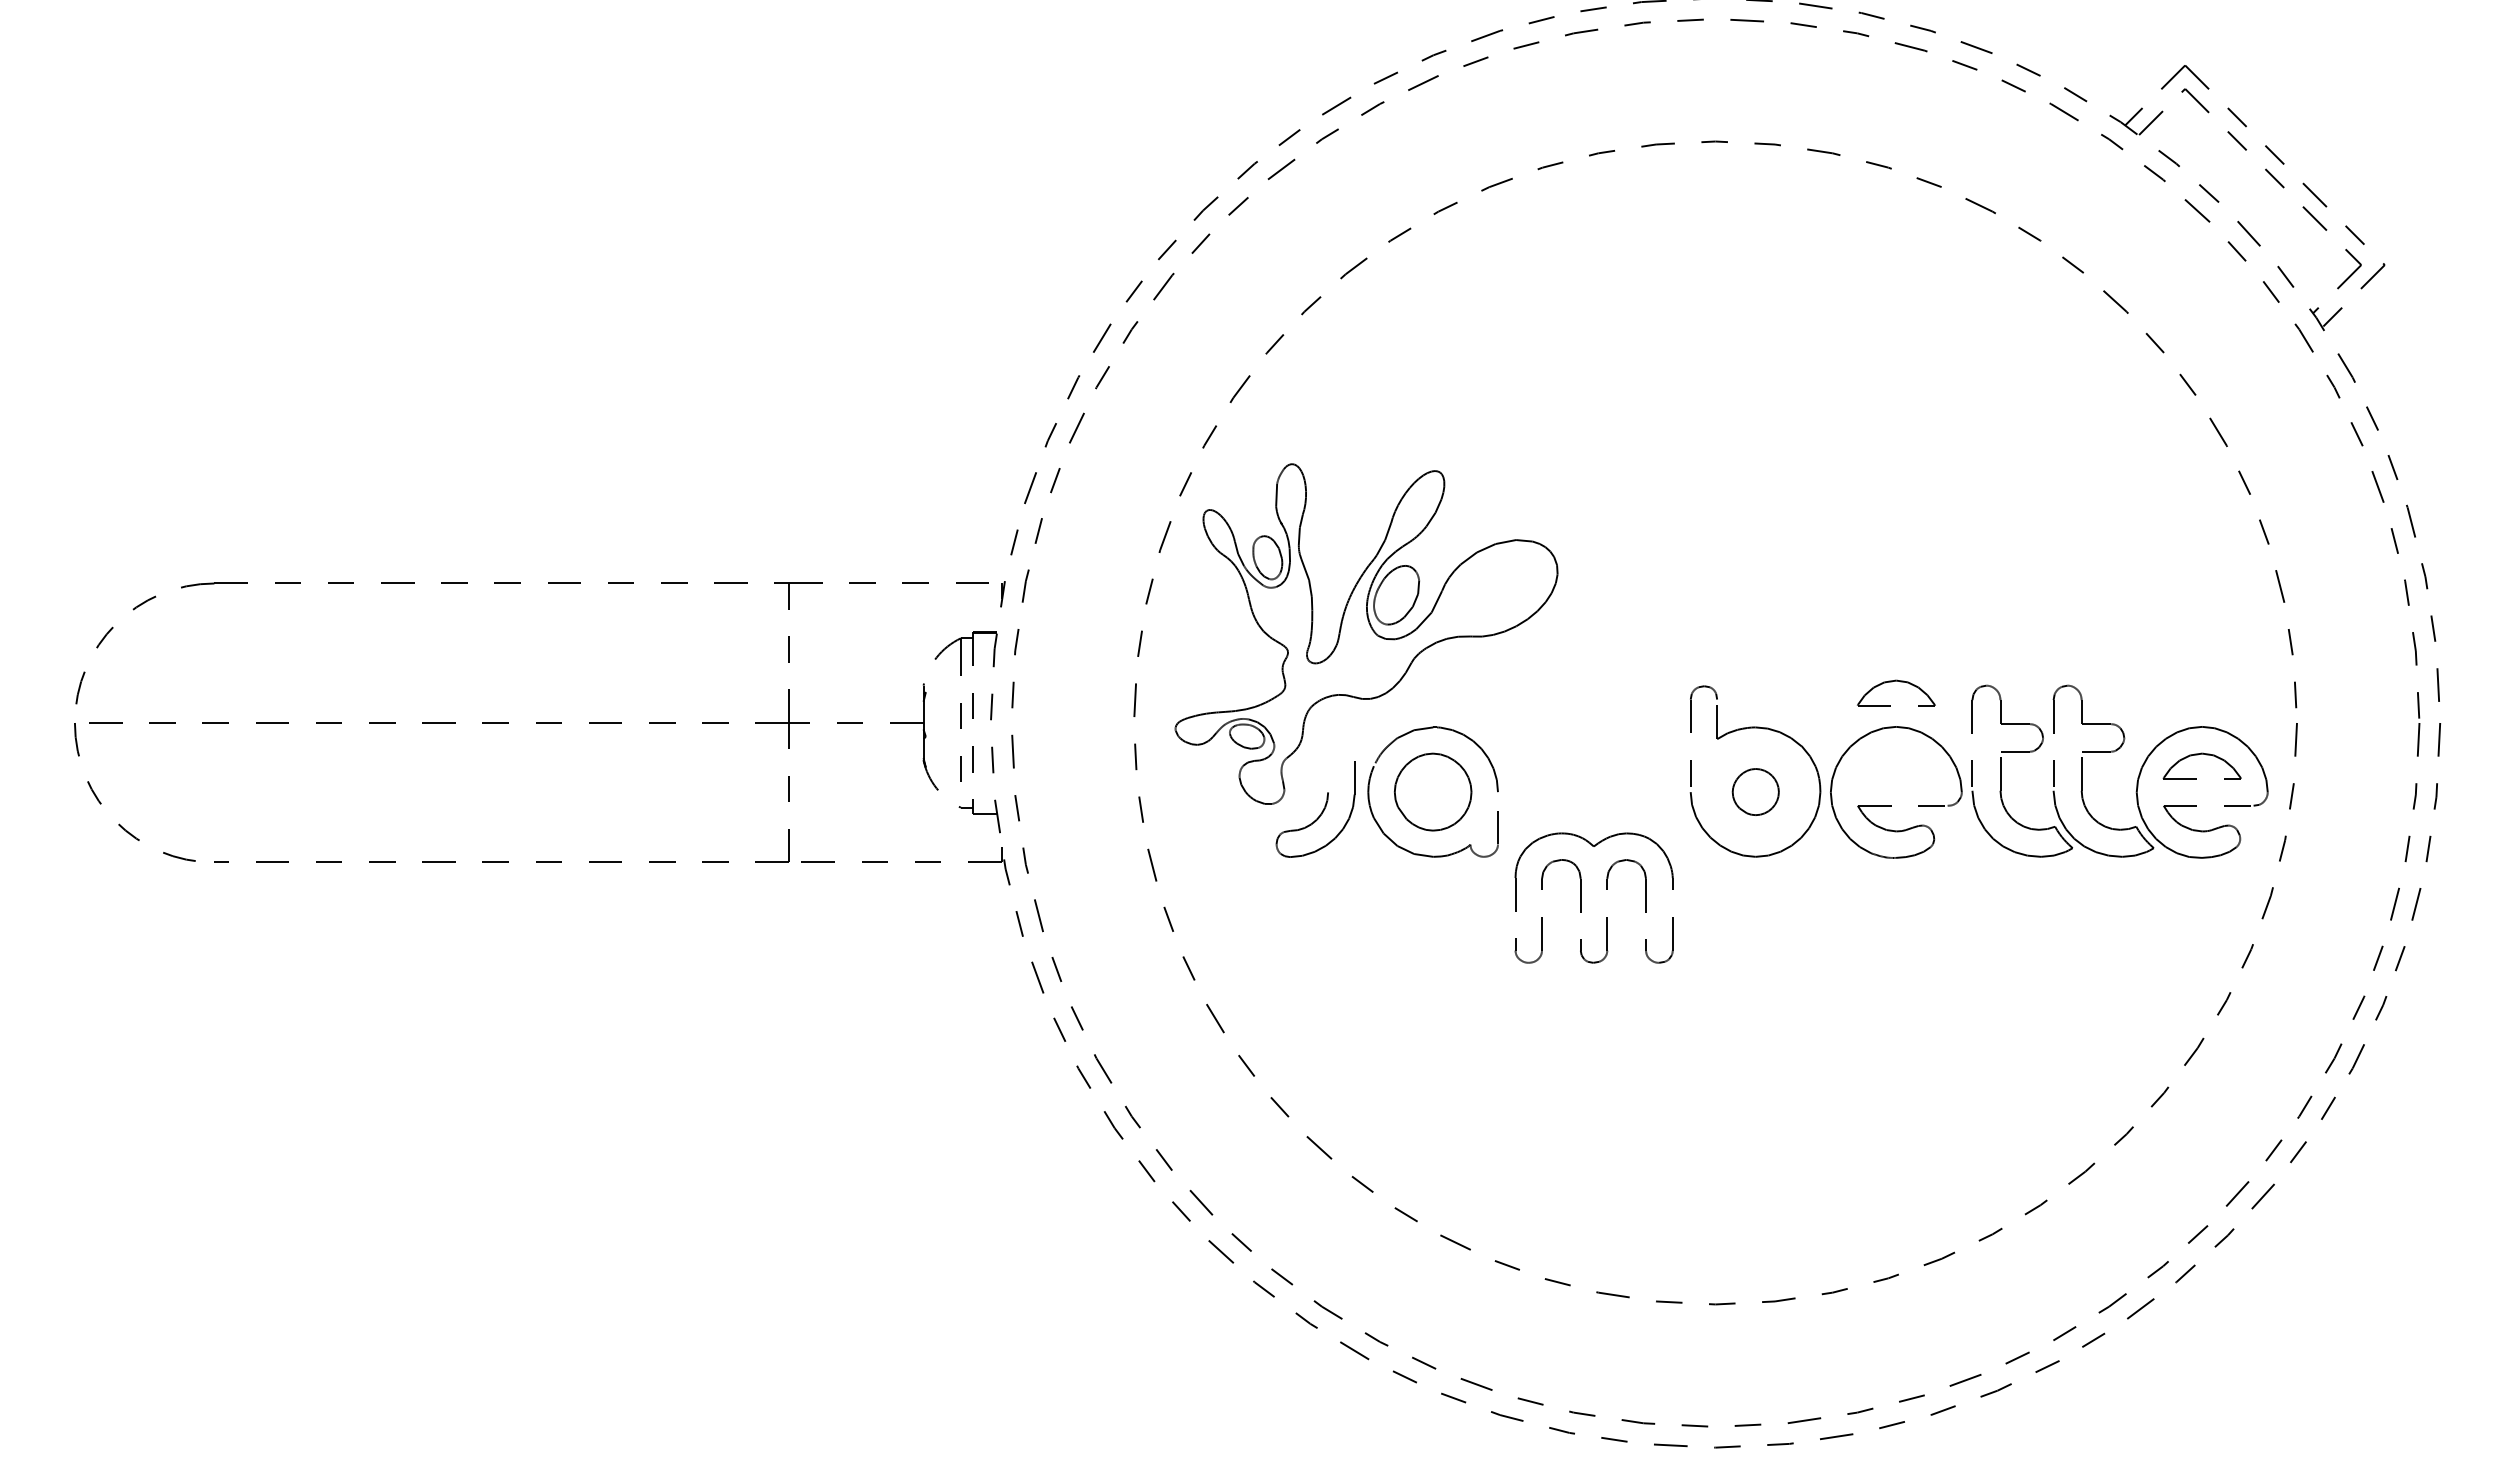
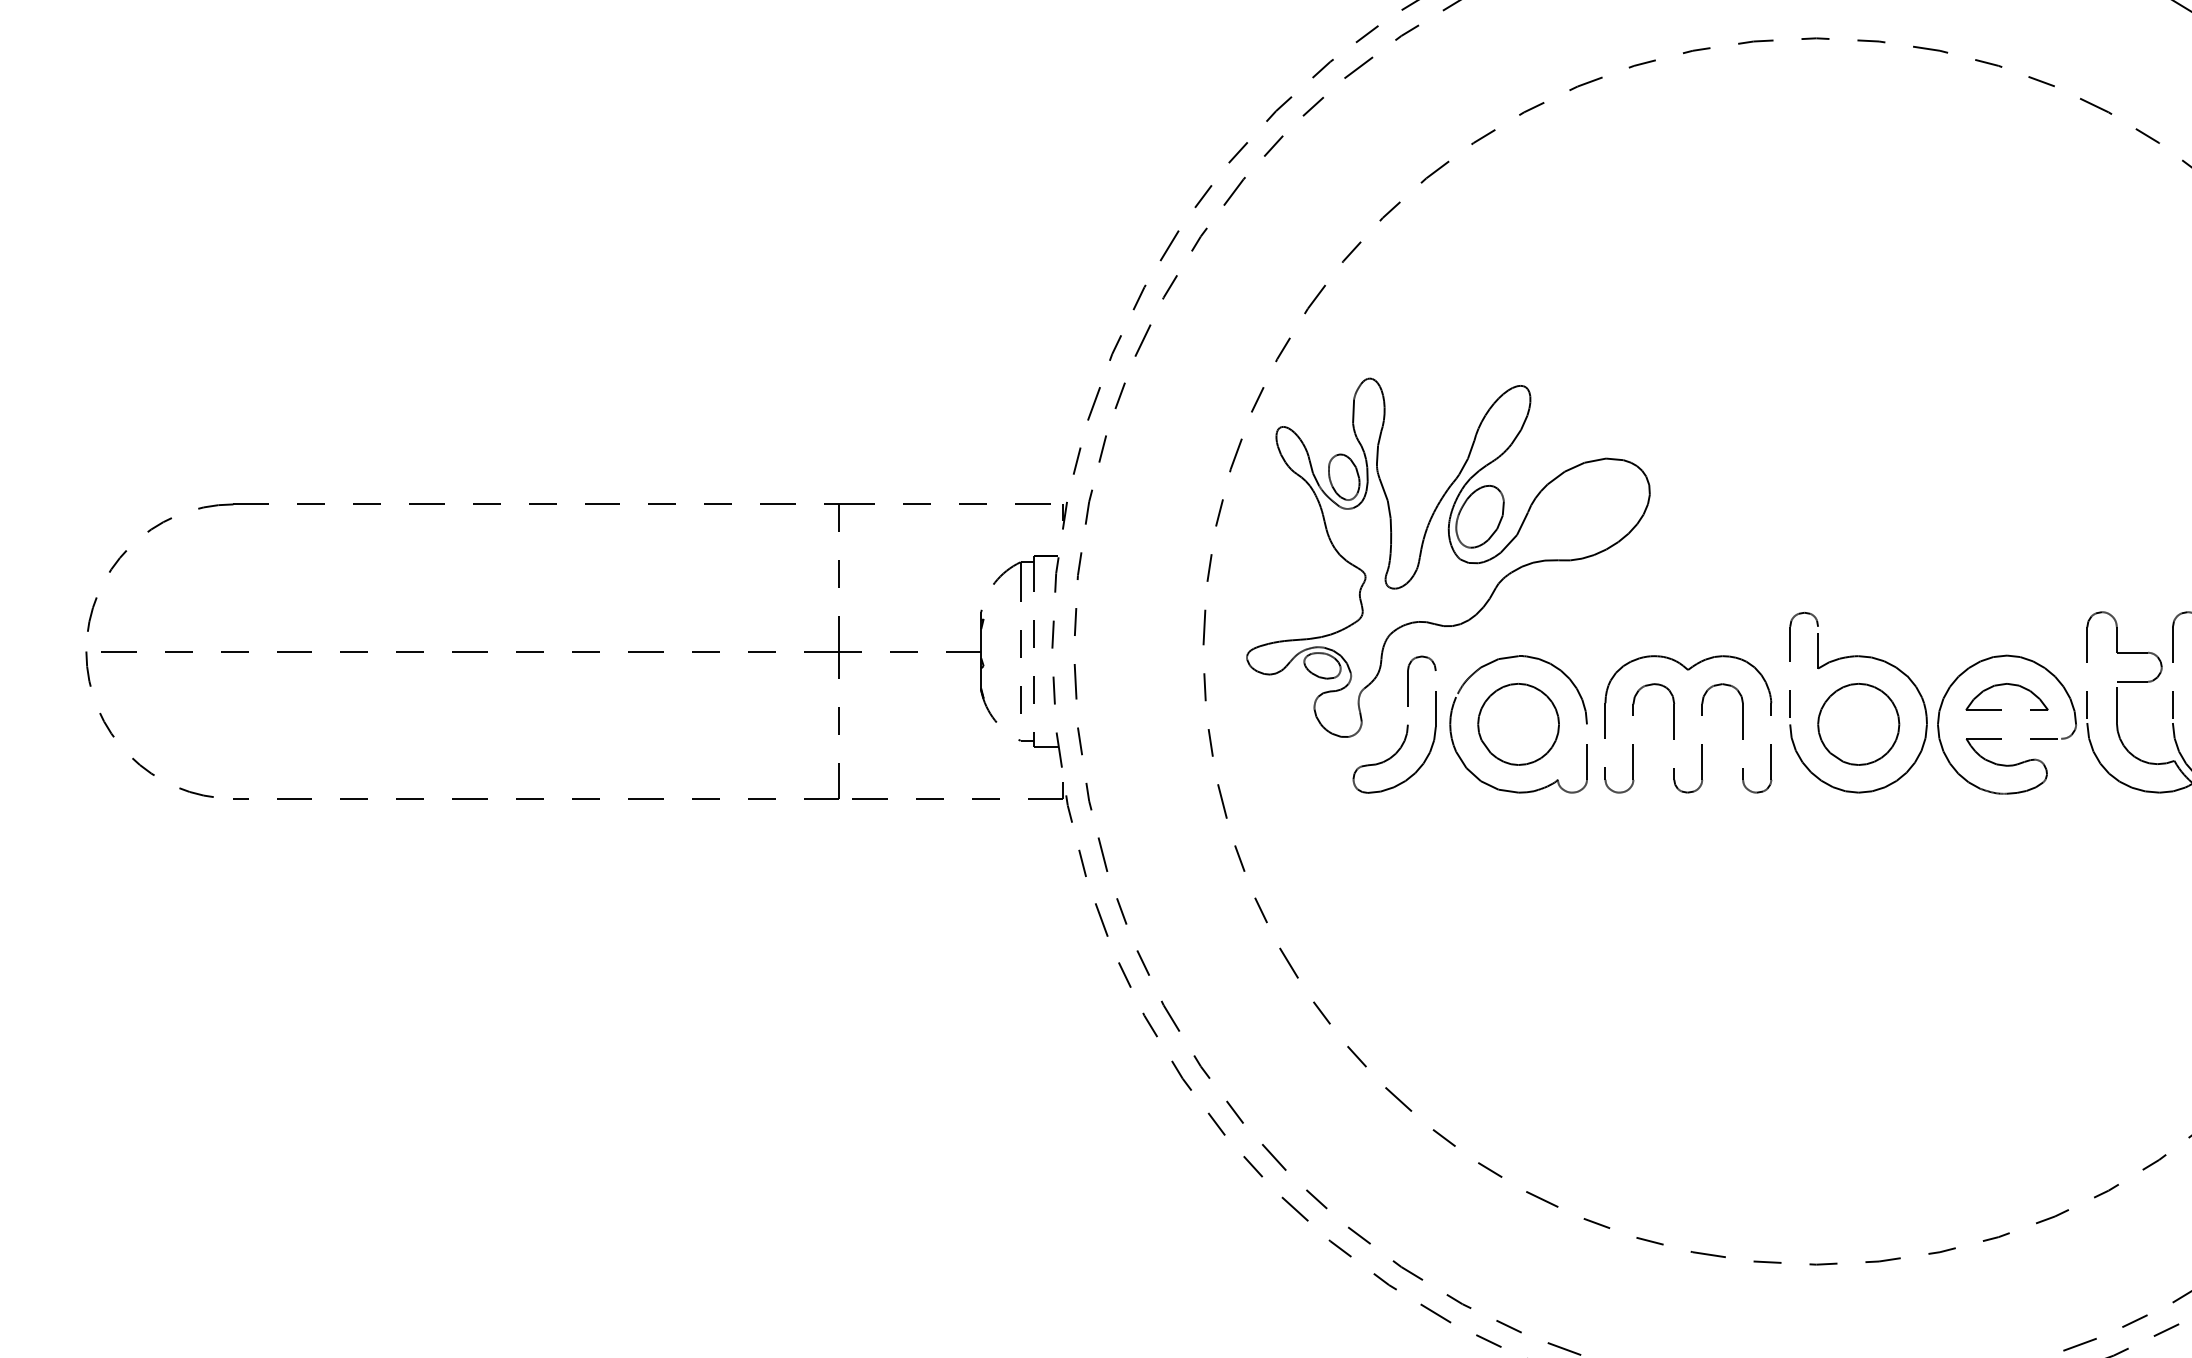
part: (1892, 682) -> (2002, 685), moved
part: (1328, 750) -> (1408, 680), added
part: (1755, 791) -> (1858, 723), size x1.67
part: (1581, 897) -> (1675, 723), moved

